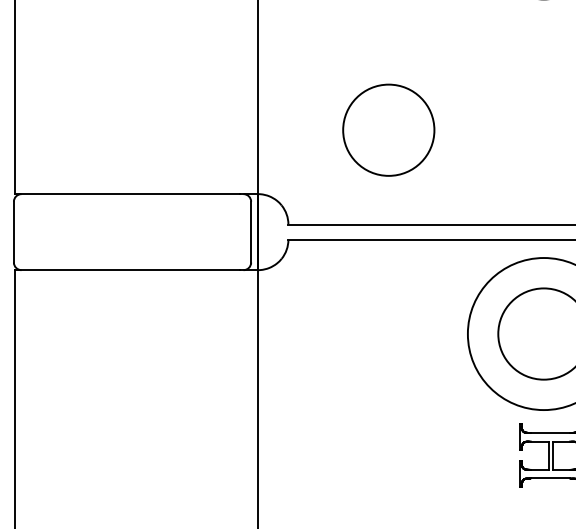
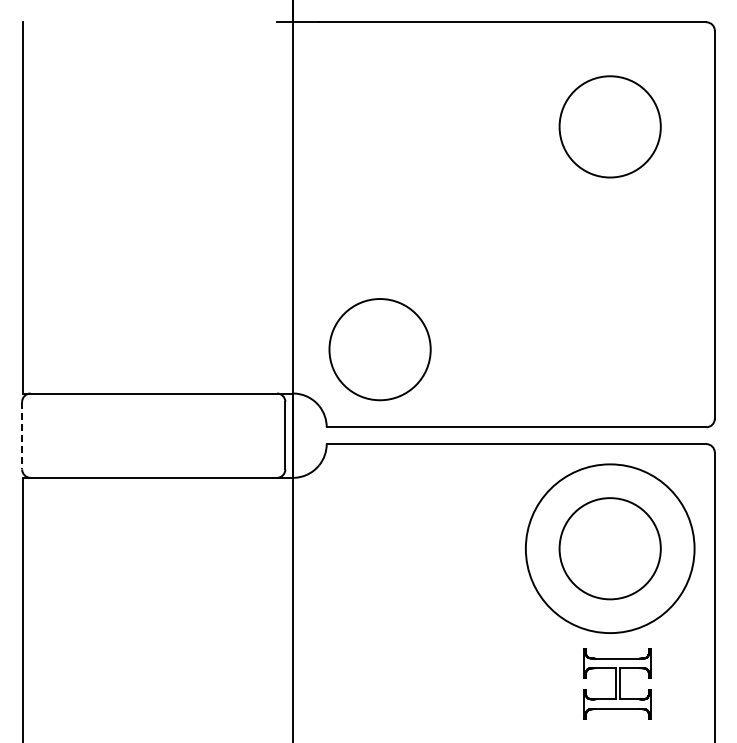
circle: (388, 130) -> (379, 349), moved
line: (14, 231) -> (22, 435), solid -> dashed

